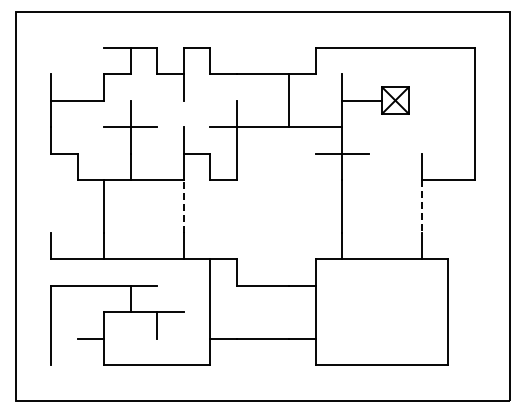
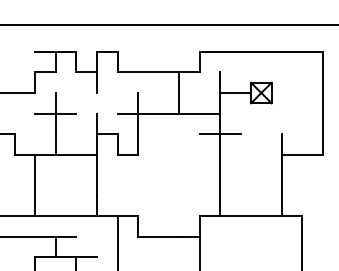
line: (183, 206) -> (96, 175), dashed -> solid
line: (421, 206) -> (281, 175), dashed -> solid

